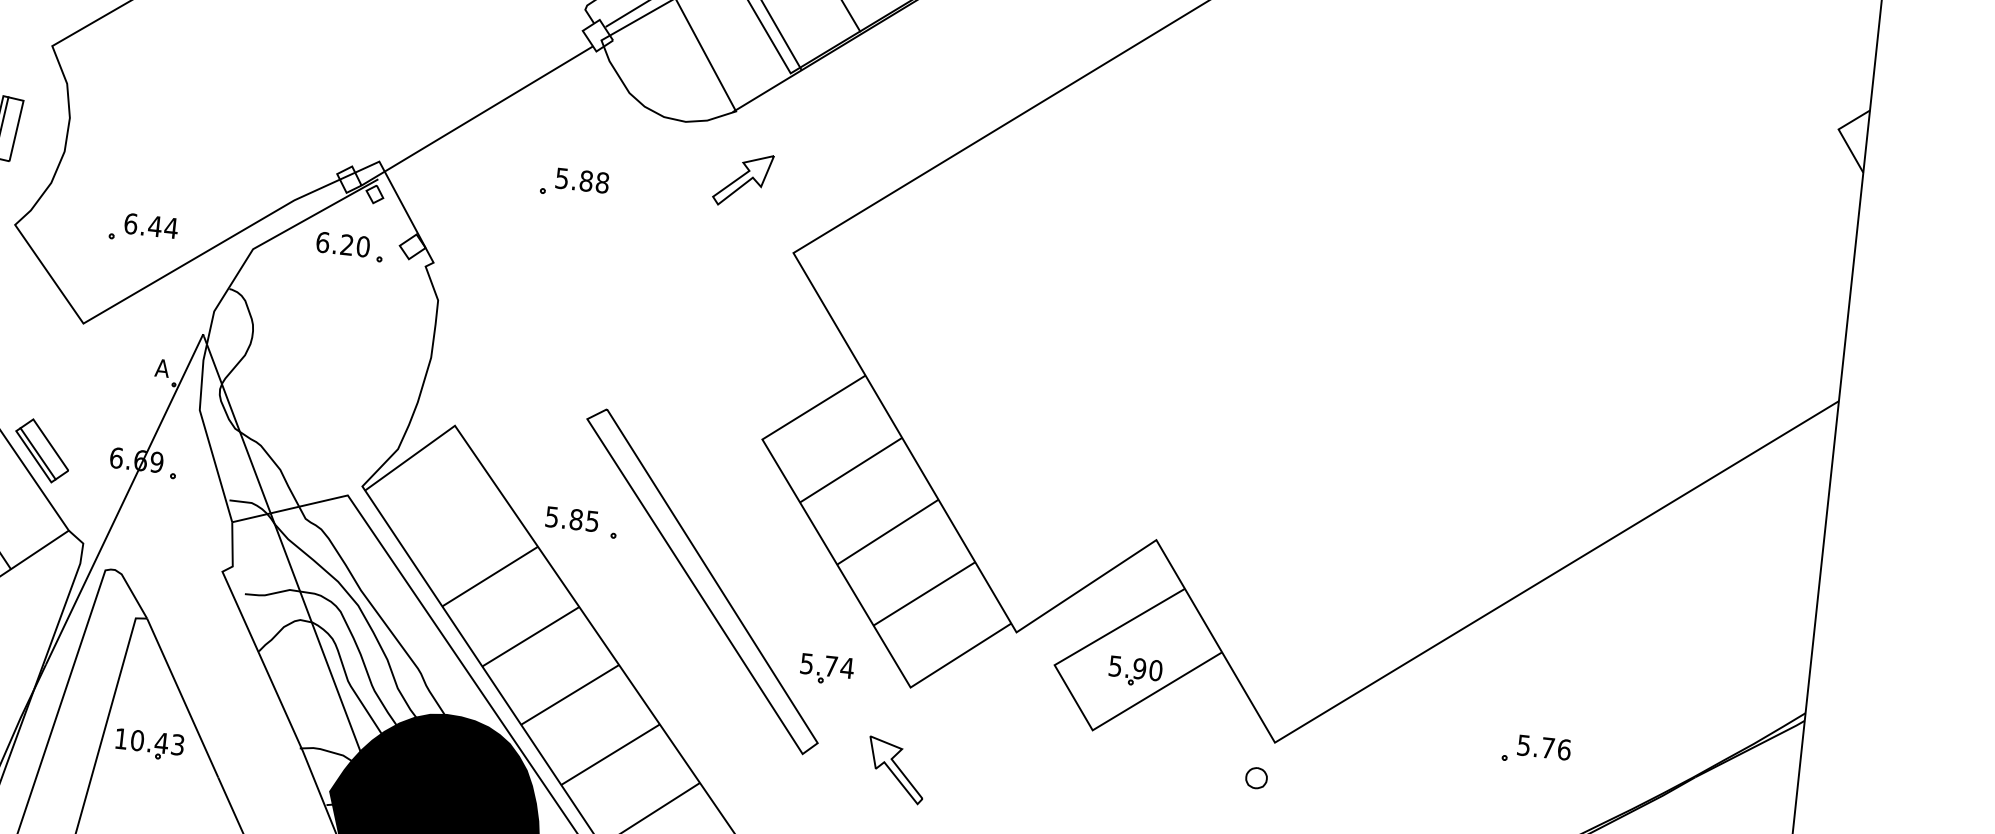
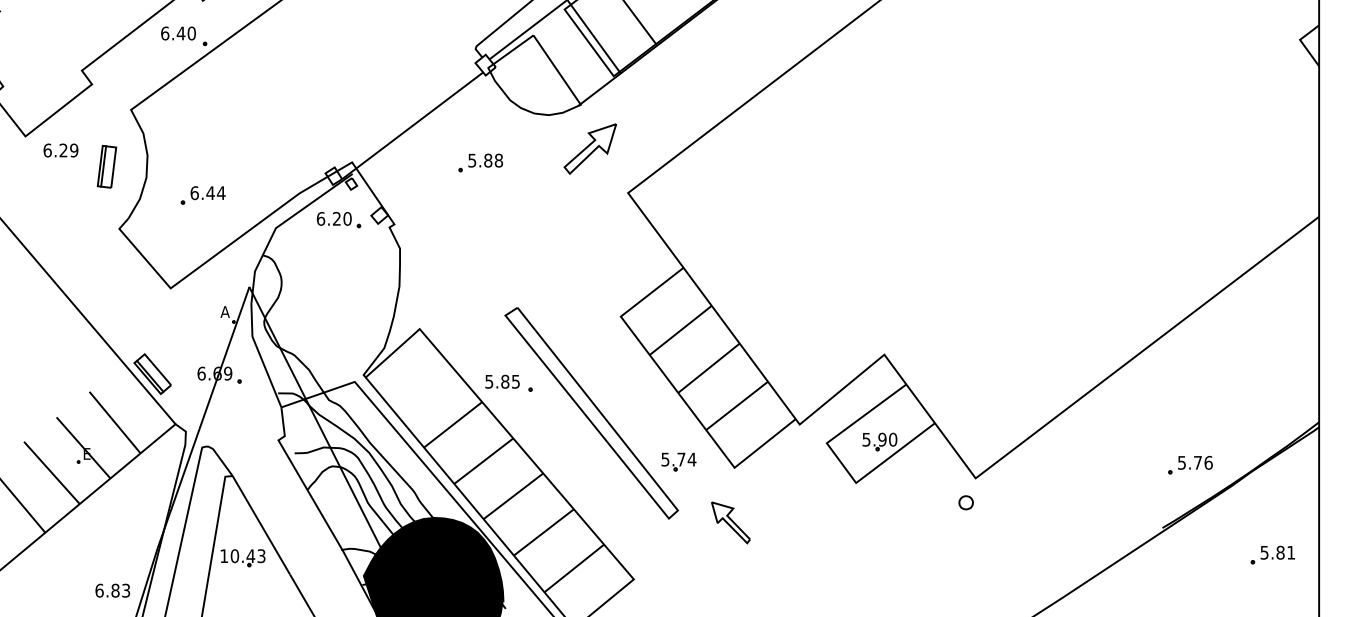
part: (742, 179) -> (589, 148), size x1.4
part: (142, 228) -> (202, 195), moved
part: (1536, 749) -> (1190, 464), moved

